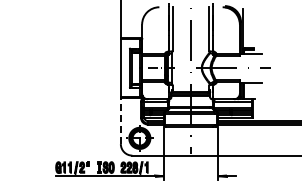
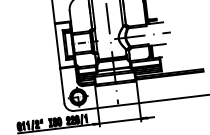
line: (120, 121) -> (62, 86), dashed -> solid
line: (190, 176) -> (119, 121), added

